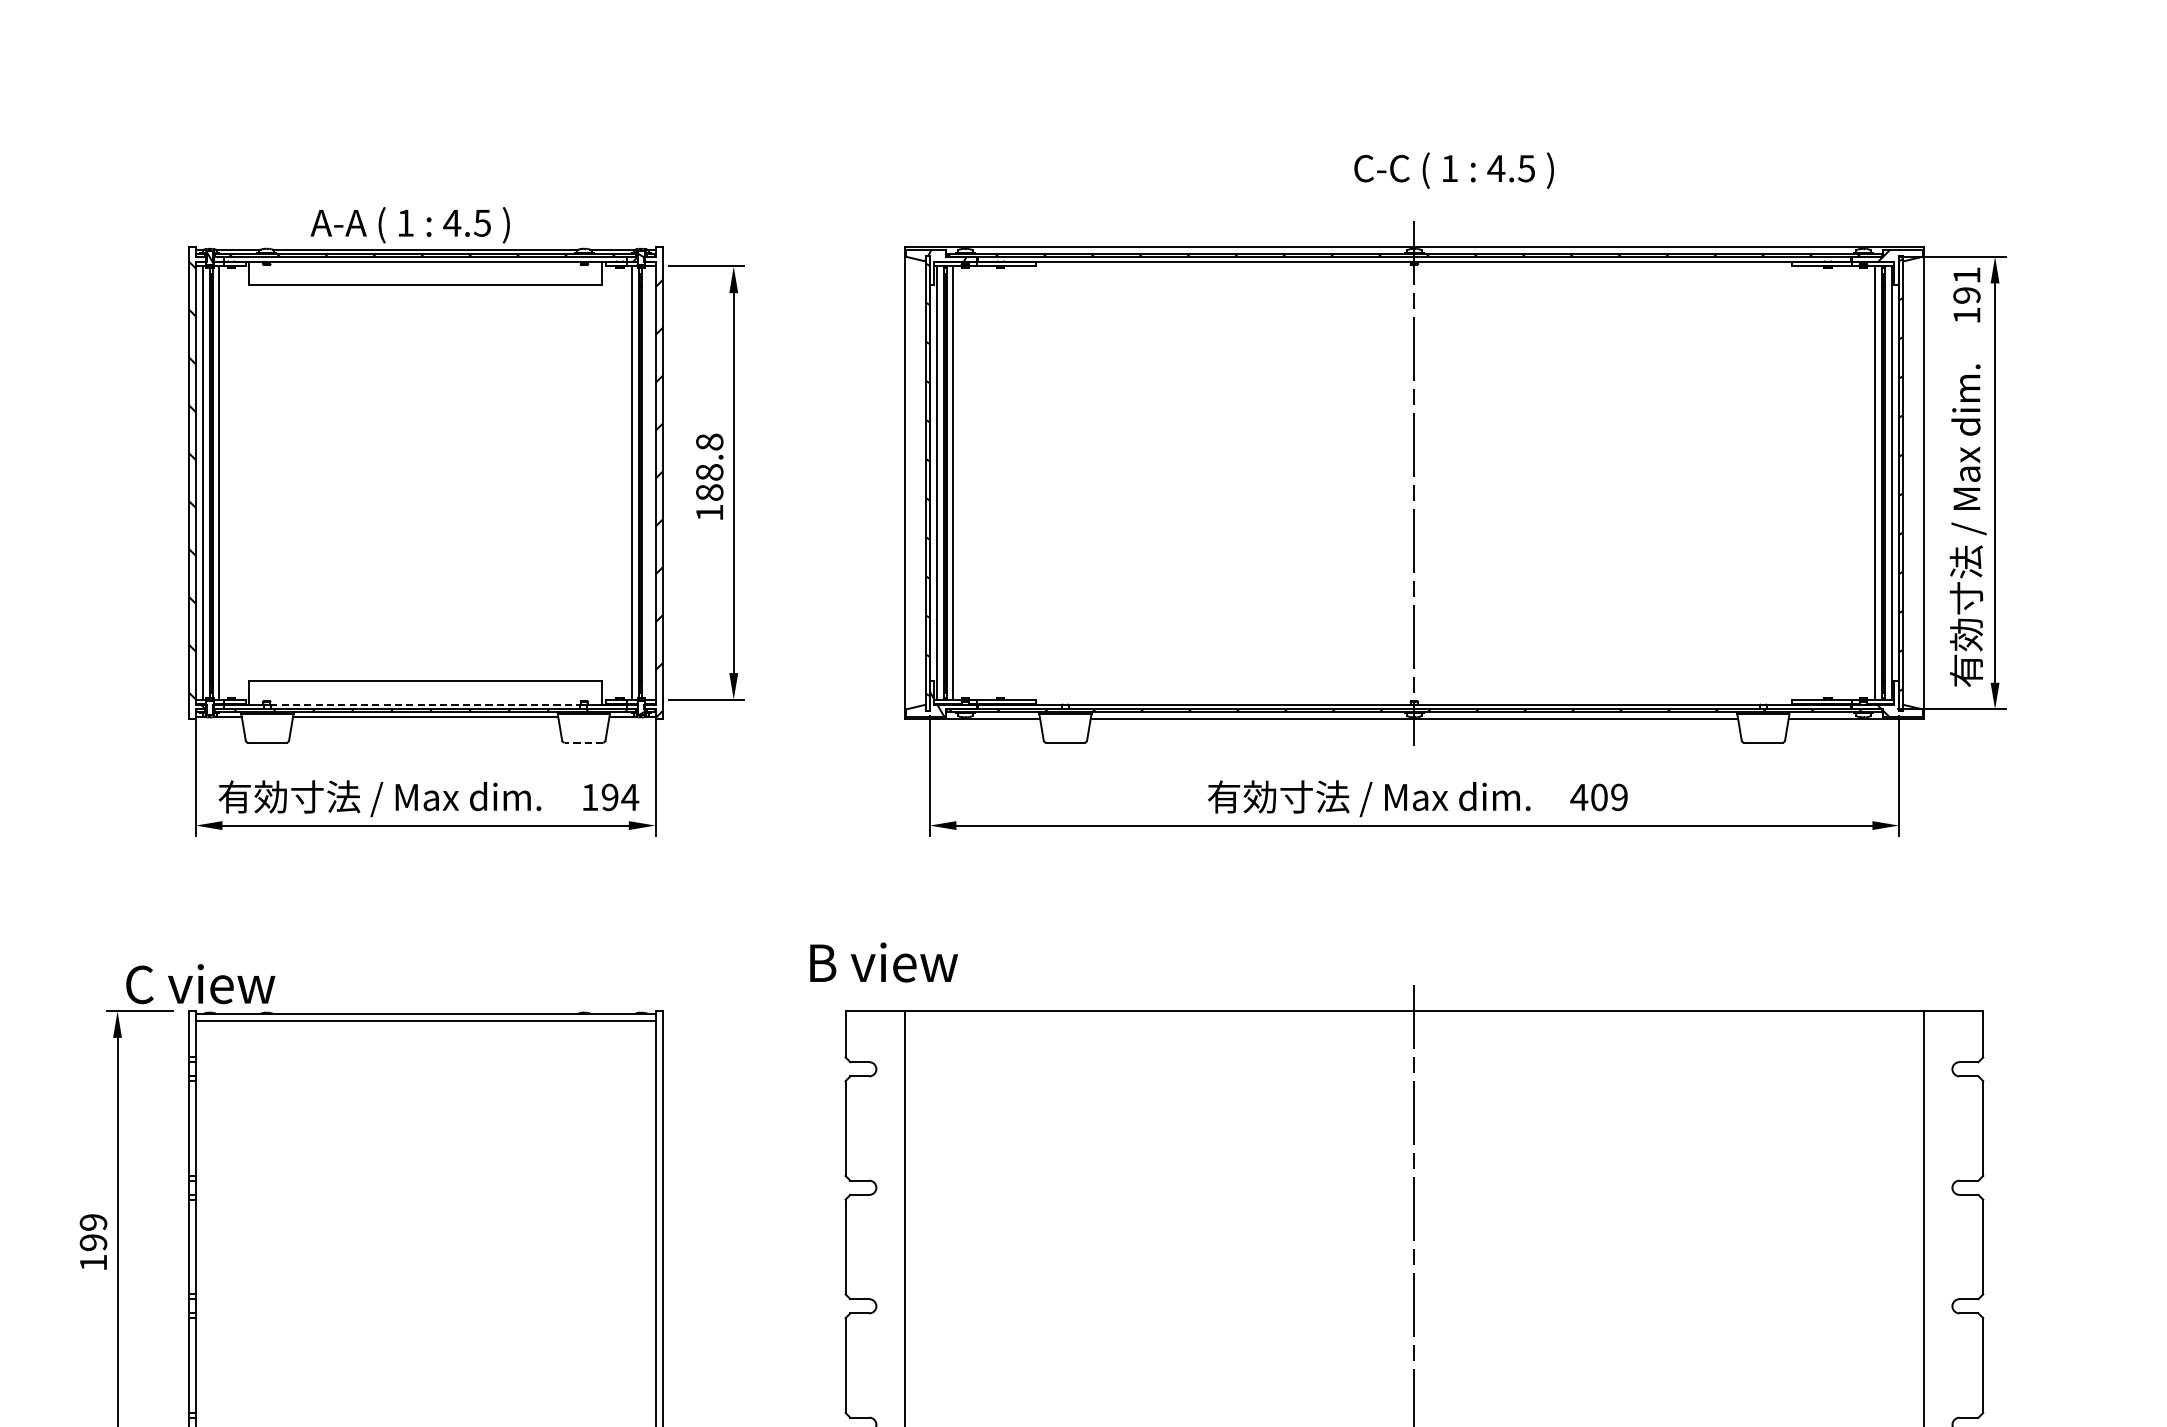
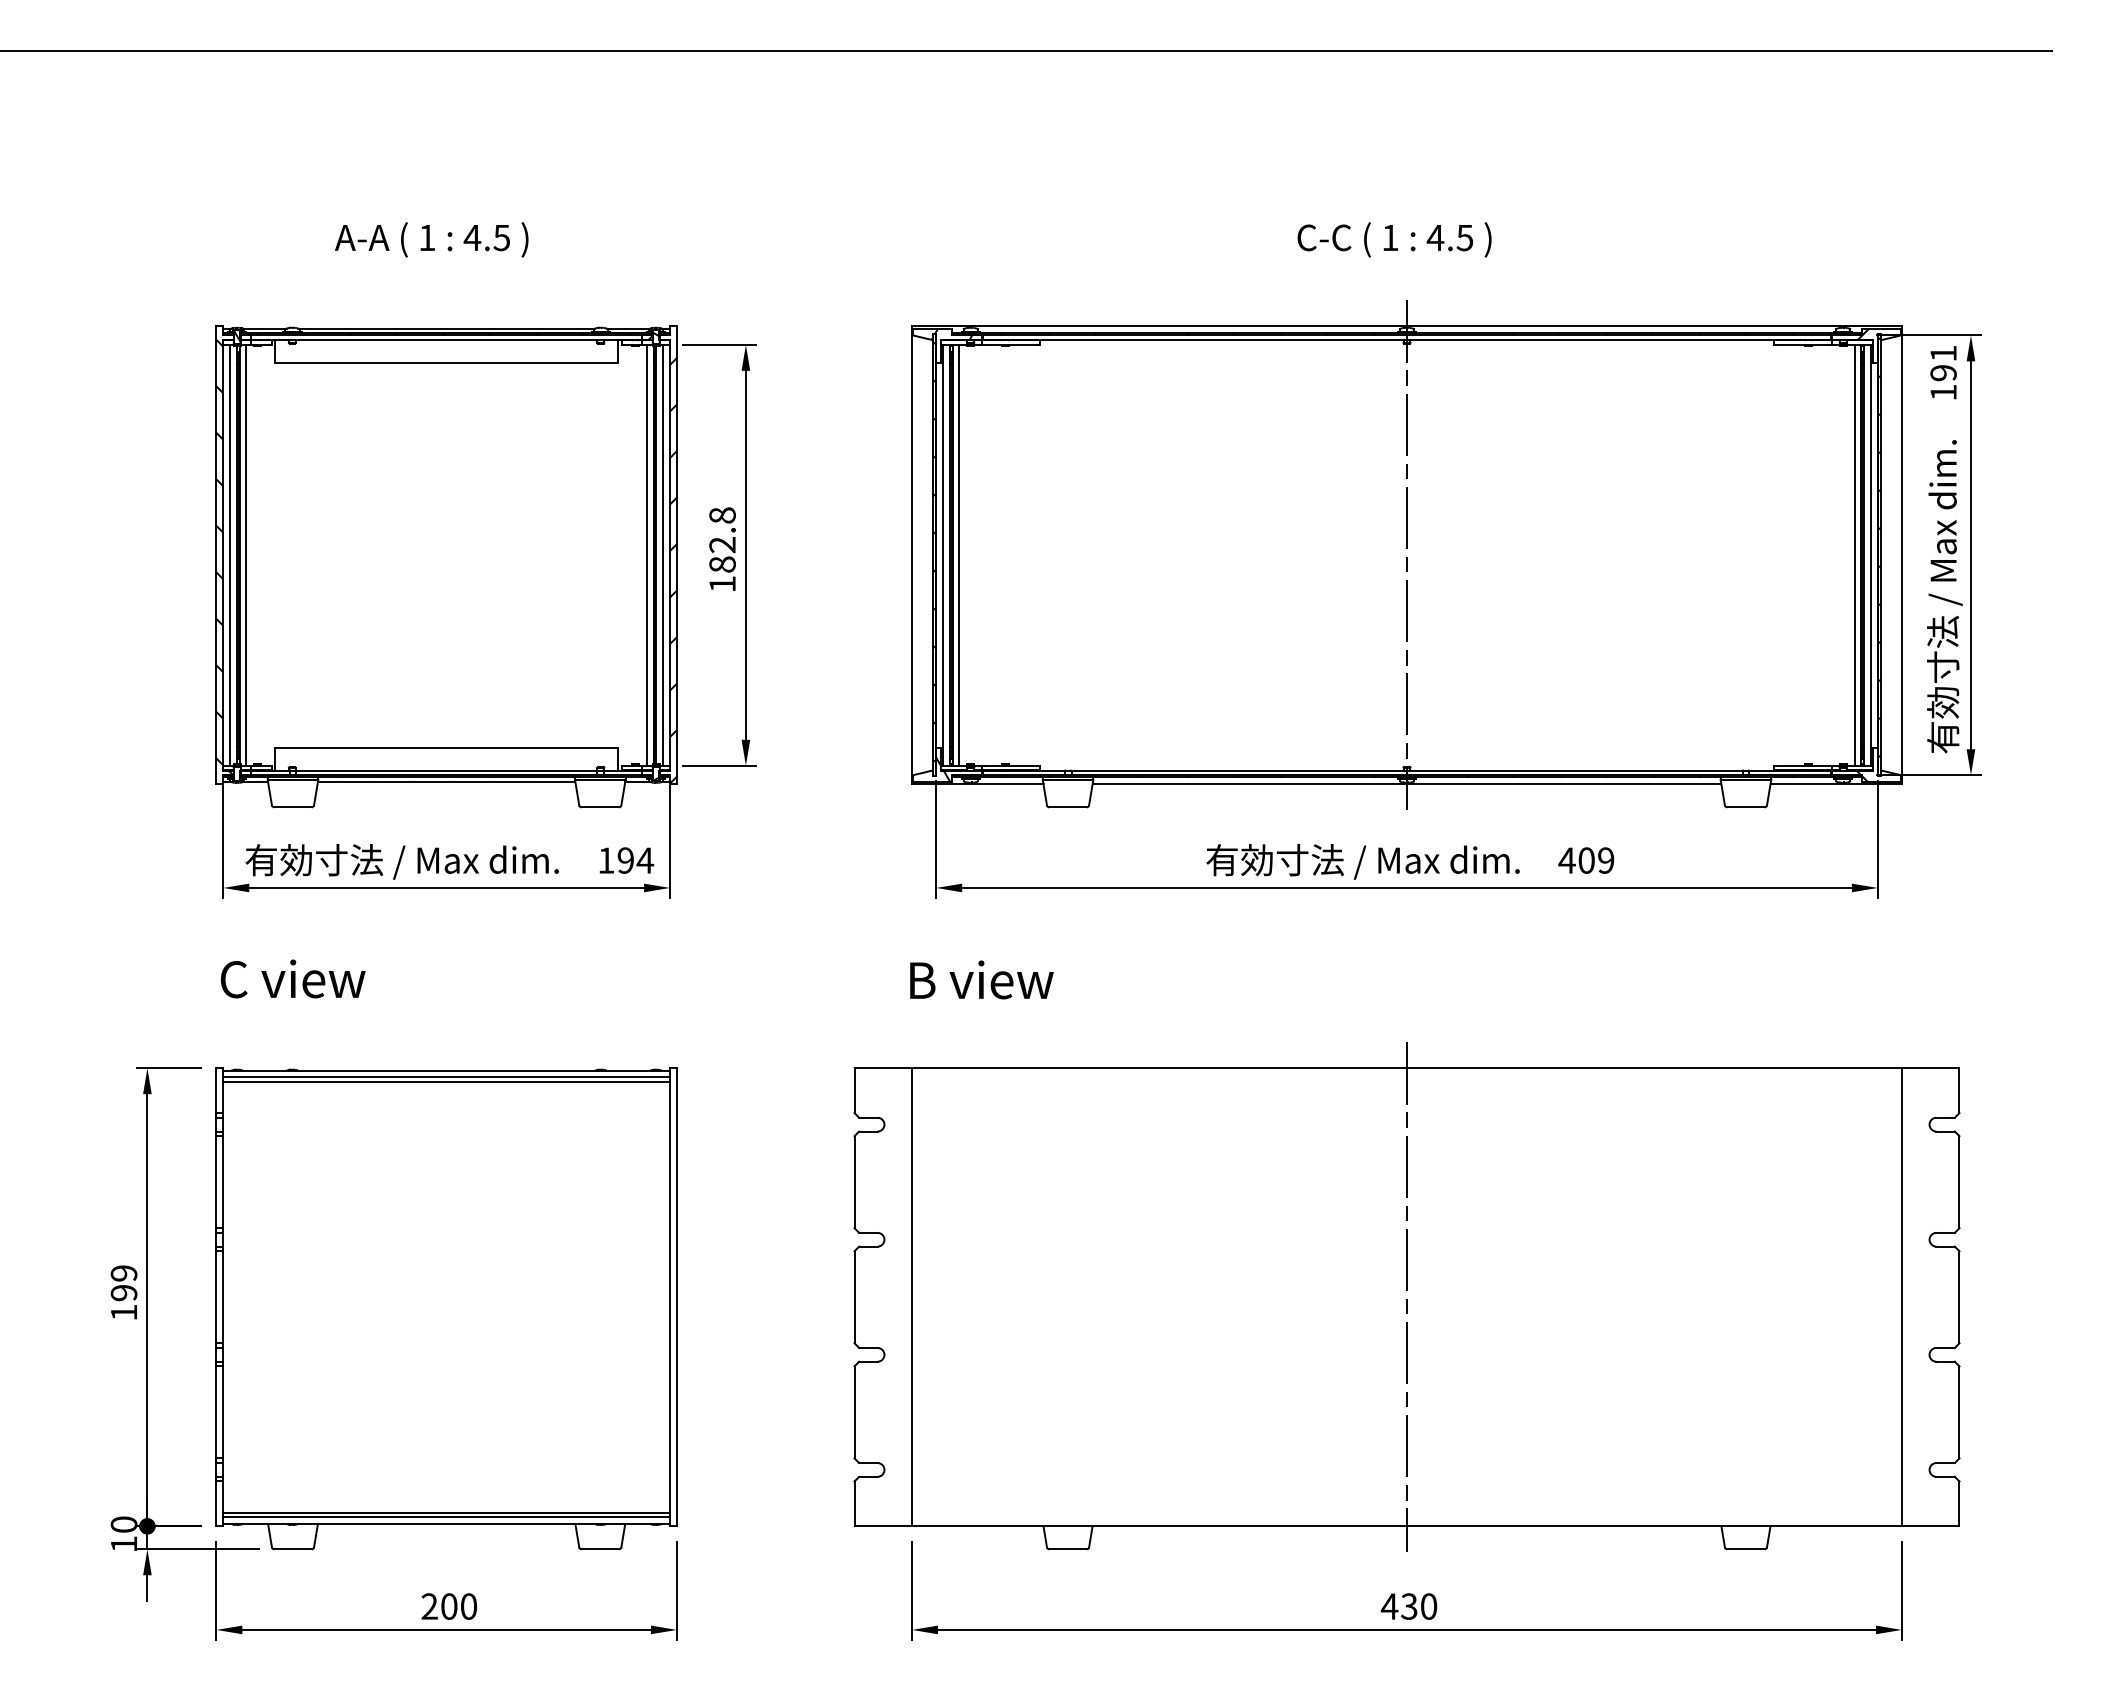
text: (1454, 170) -> (1394, 239), moved
text: (410, 224) -> (431, 239), moved
text: (709, 471) -> (722, 544), 188.8 -> 182.8
line: (647, 482) -> (662, 554), added
line: (425, 704) -> (446, 770), dashed -> solid
line: (584, 742) -> (600, 807), dashed -> solid
text: (883, 962) -> (981, 979), moved
text: (200, 983) -> (292, 978), moved
line: (425, 1025) -> (446, 1082), added

